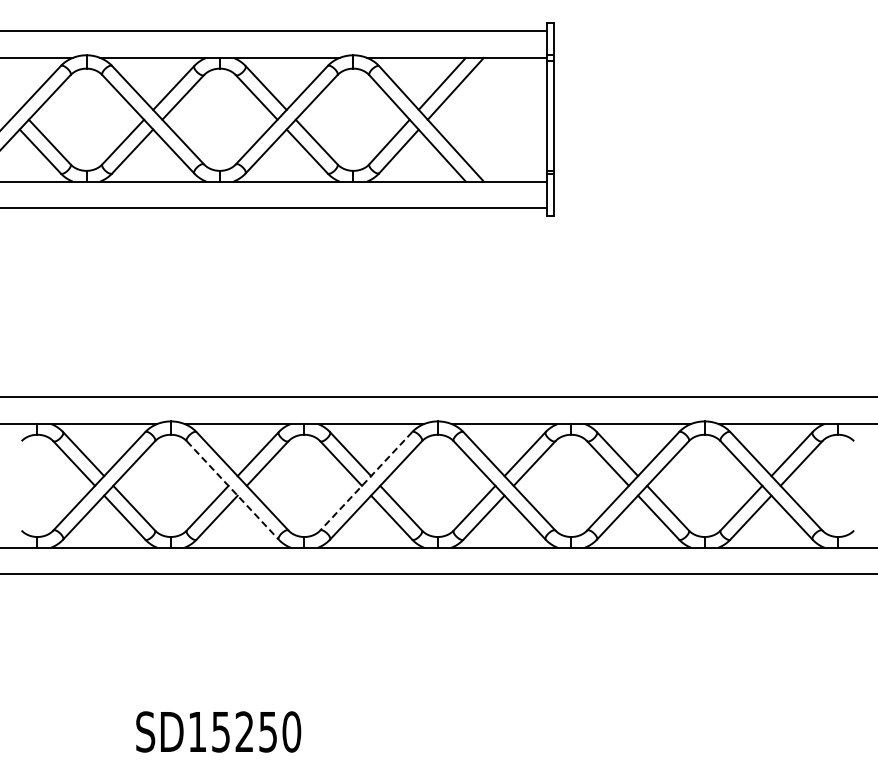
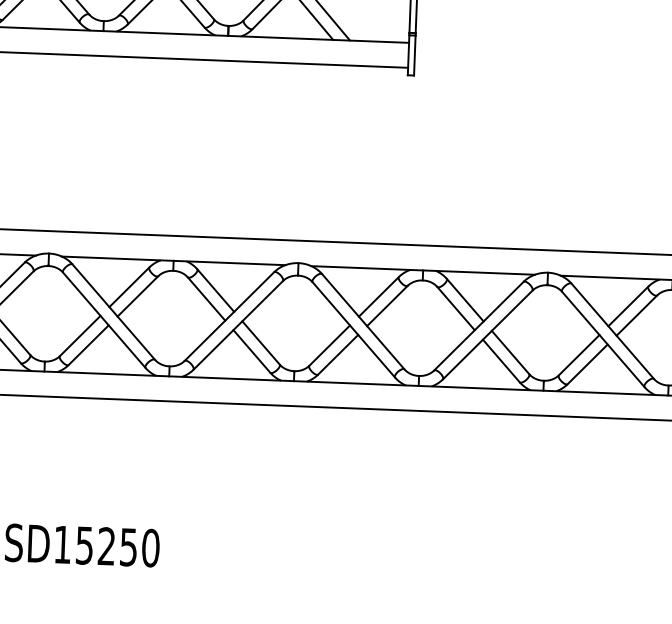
line: (365, 481) -> (228, 316), dashed -> solid
line: (233, 490) -> (105, 320), dashed -> solid

